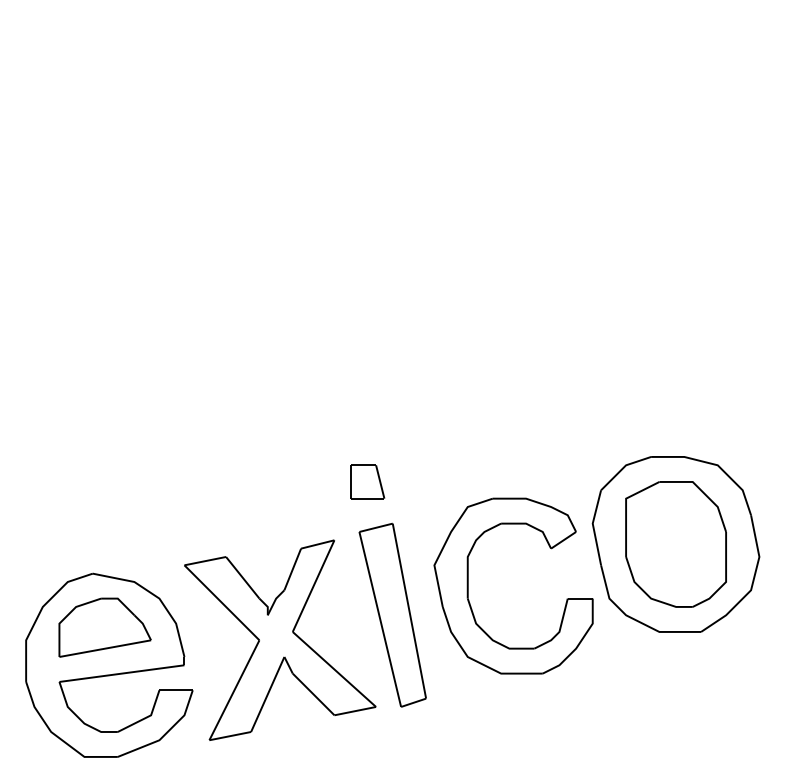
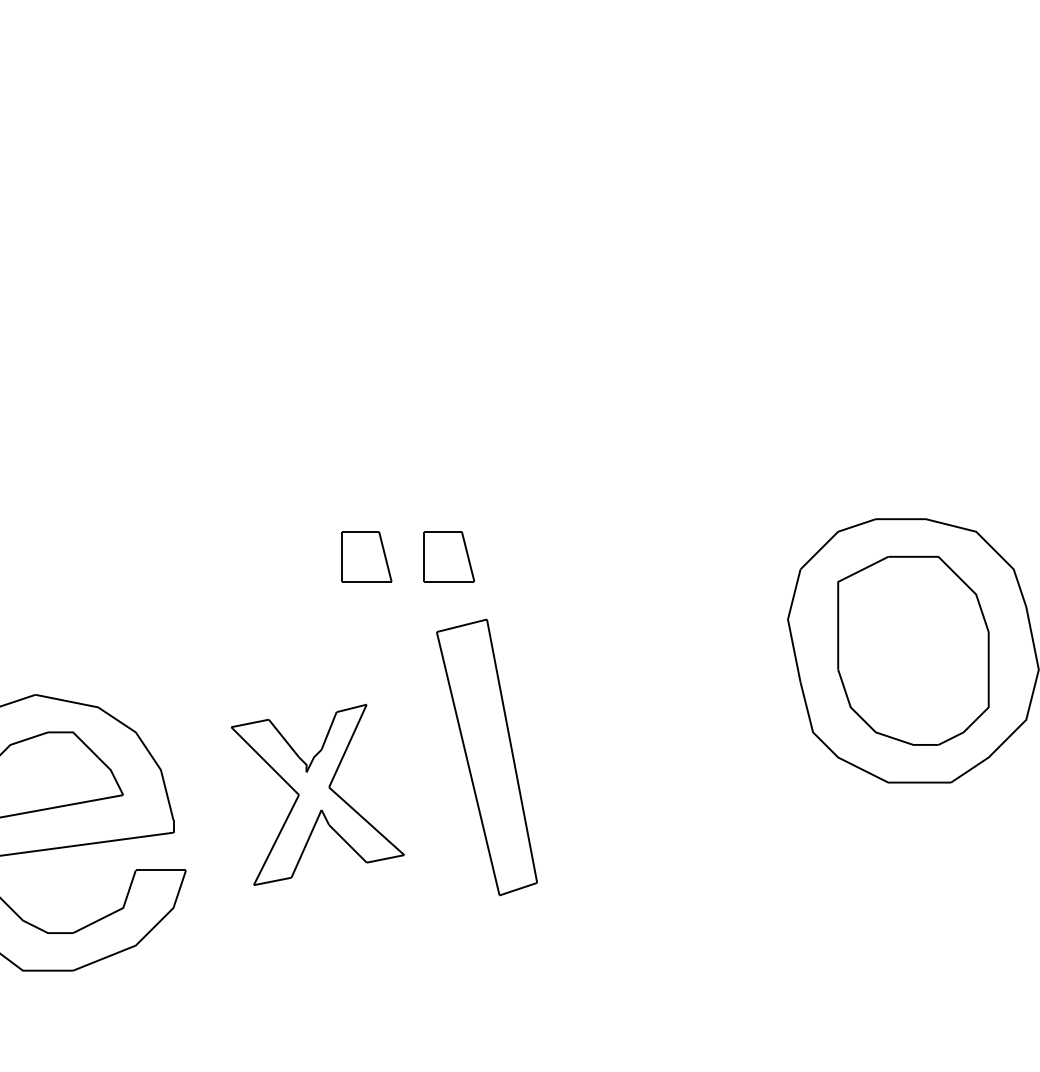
part: (312, 481) -> (366, 556), added
part: (468, 585) -> (600, 712), removed
part: (280, 639) -> (318, 793), size x0.6

